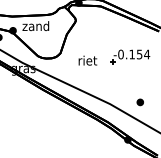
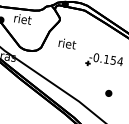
text: (35, 26) -> (22, 19), zand -> riet
text: (87, 60) -> (67, 43), moved
part: (139, 102) -> (108, 93), moved

